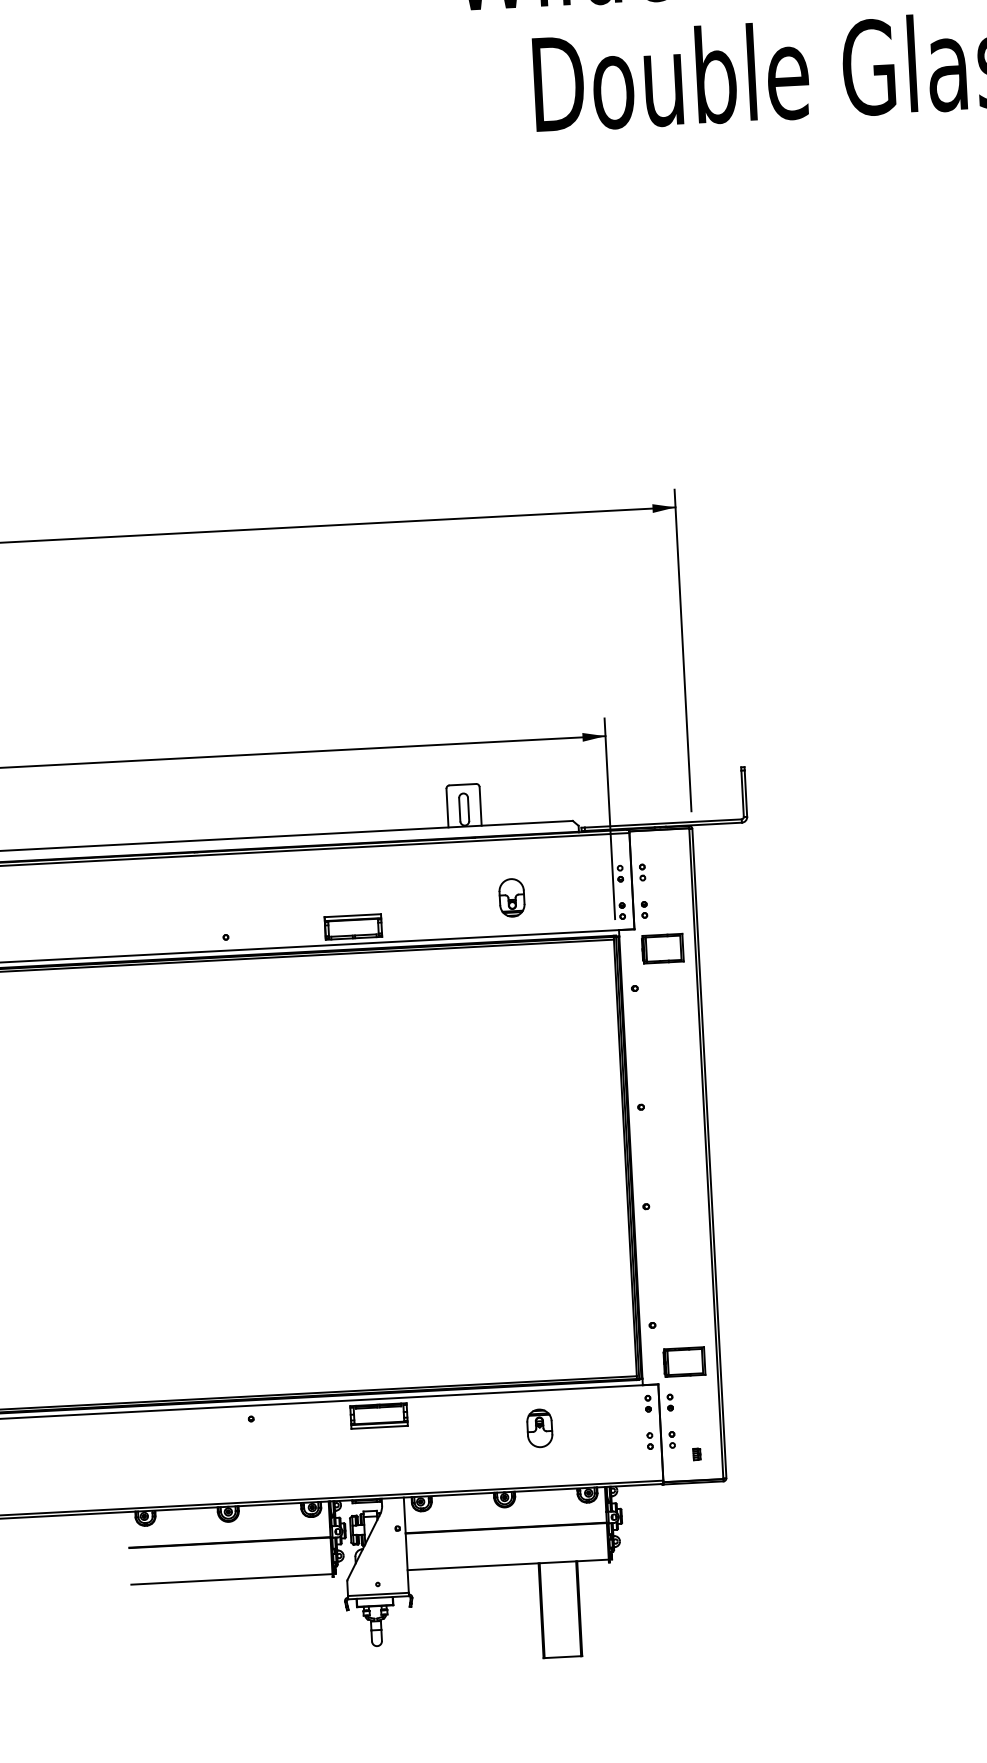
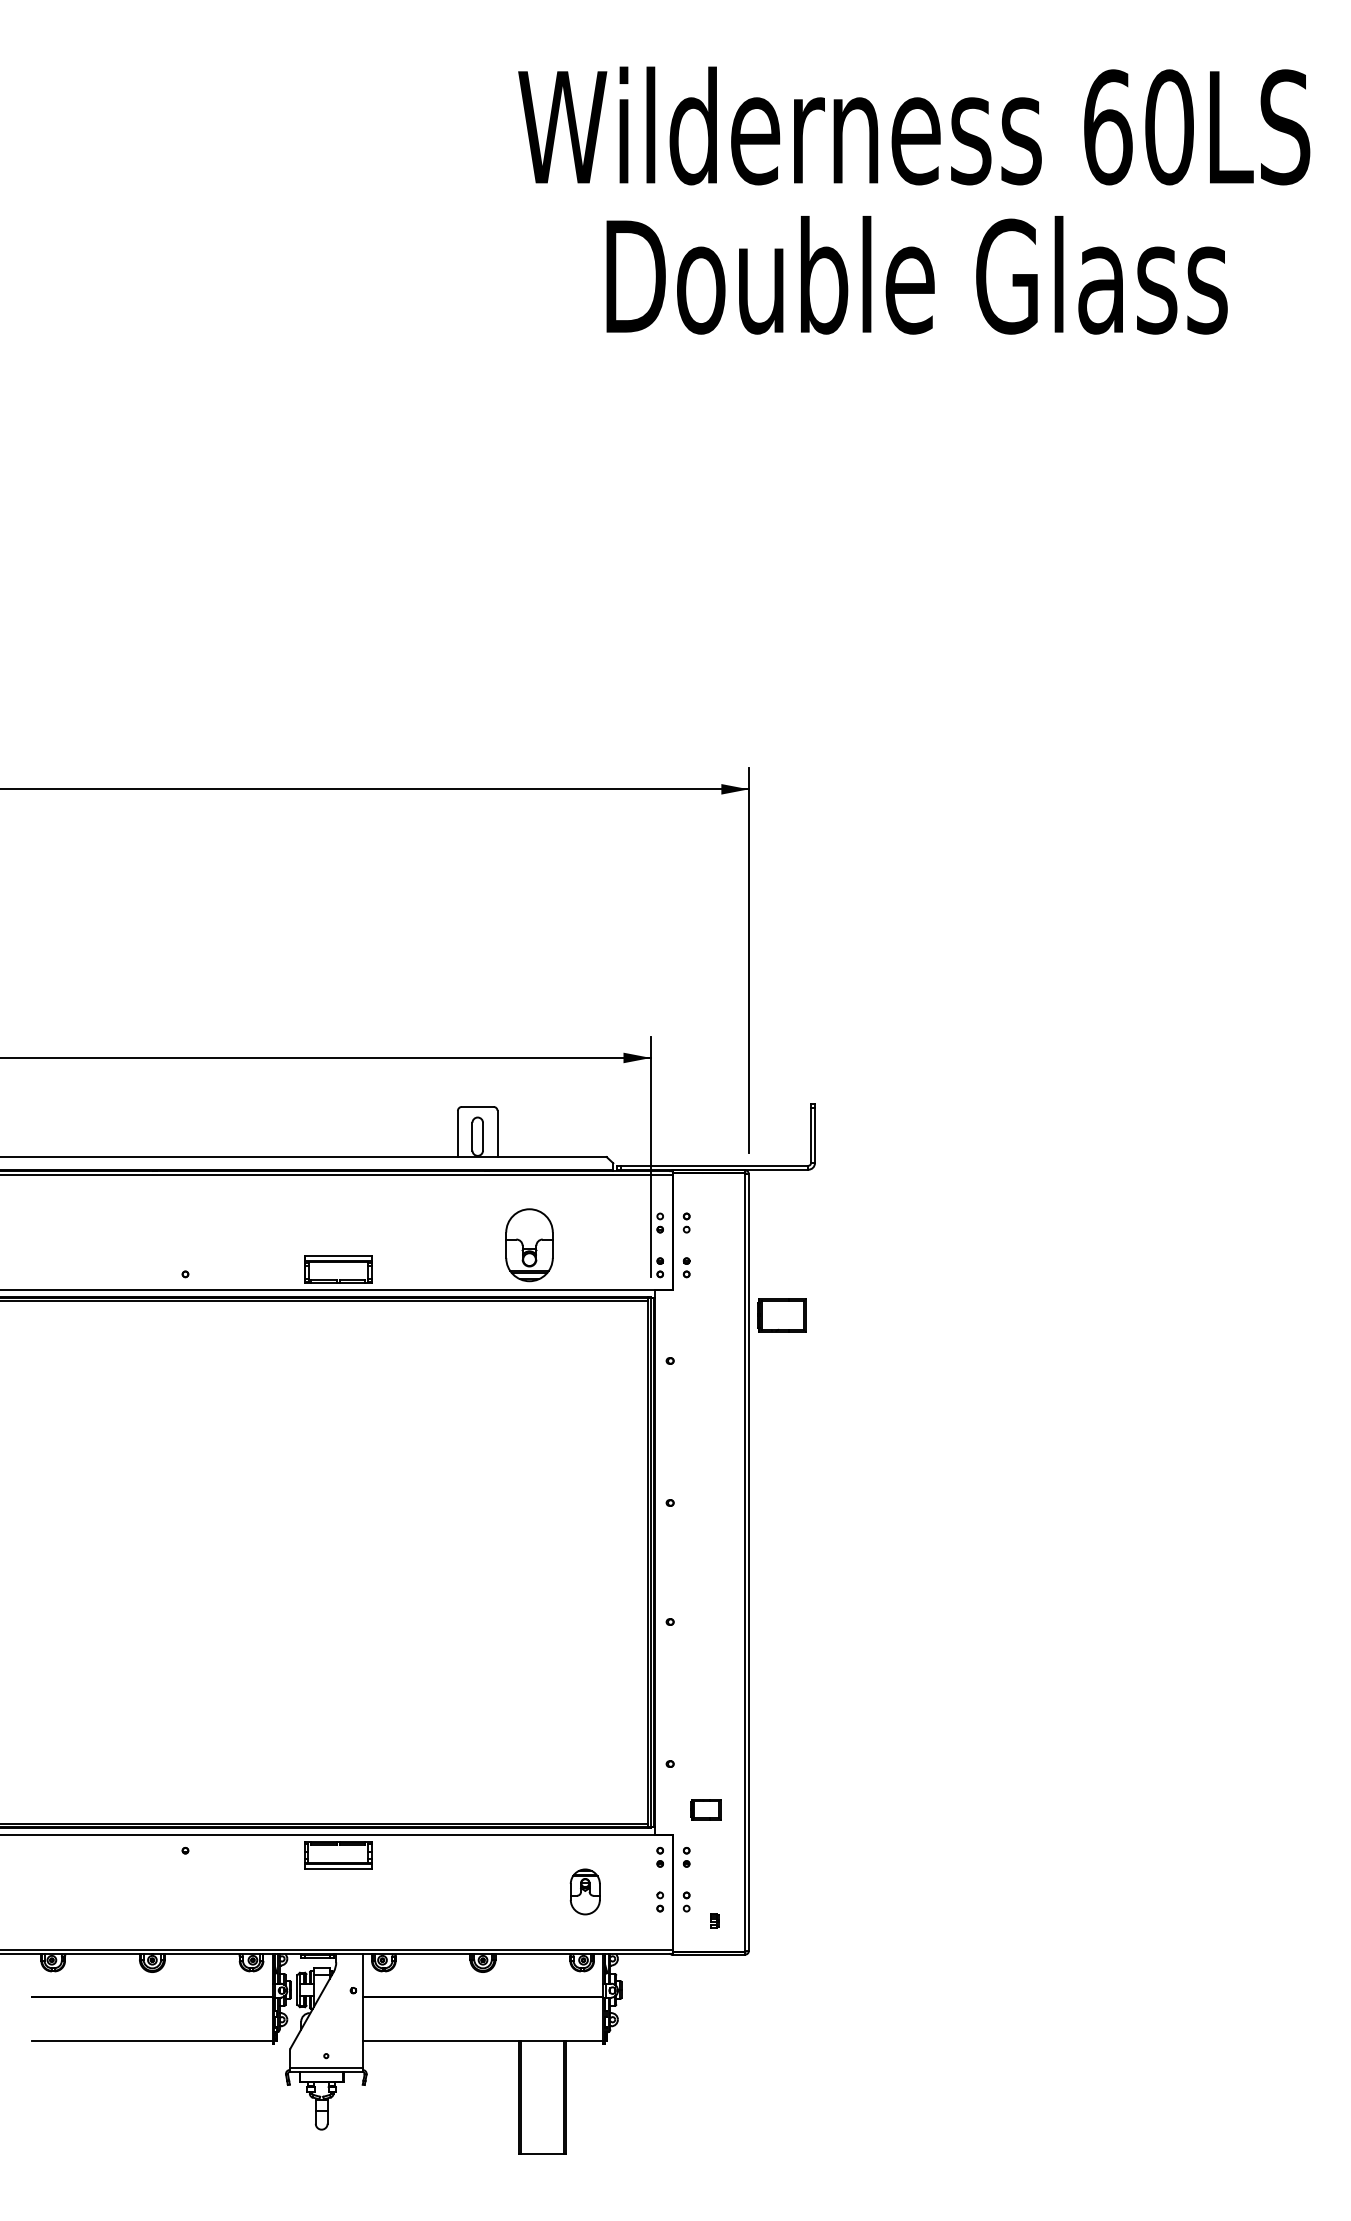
part: (511, 897) -> (528, 1244), size x1.6
part: (662, 948) -> (781, 1315), moved
part: (683, 1361) -> (705, 1809), size x0.6
part: (539, 1428) -> (584, 1891), moved

